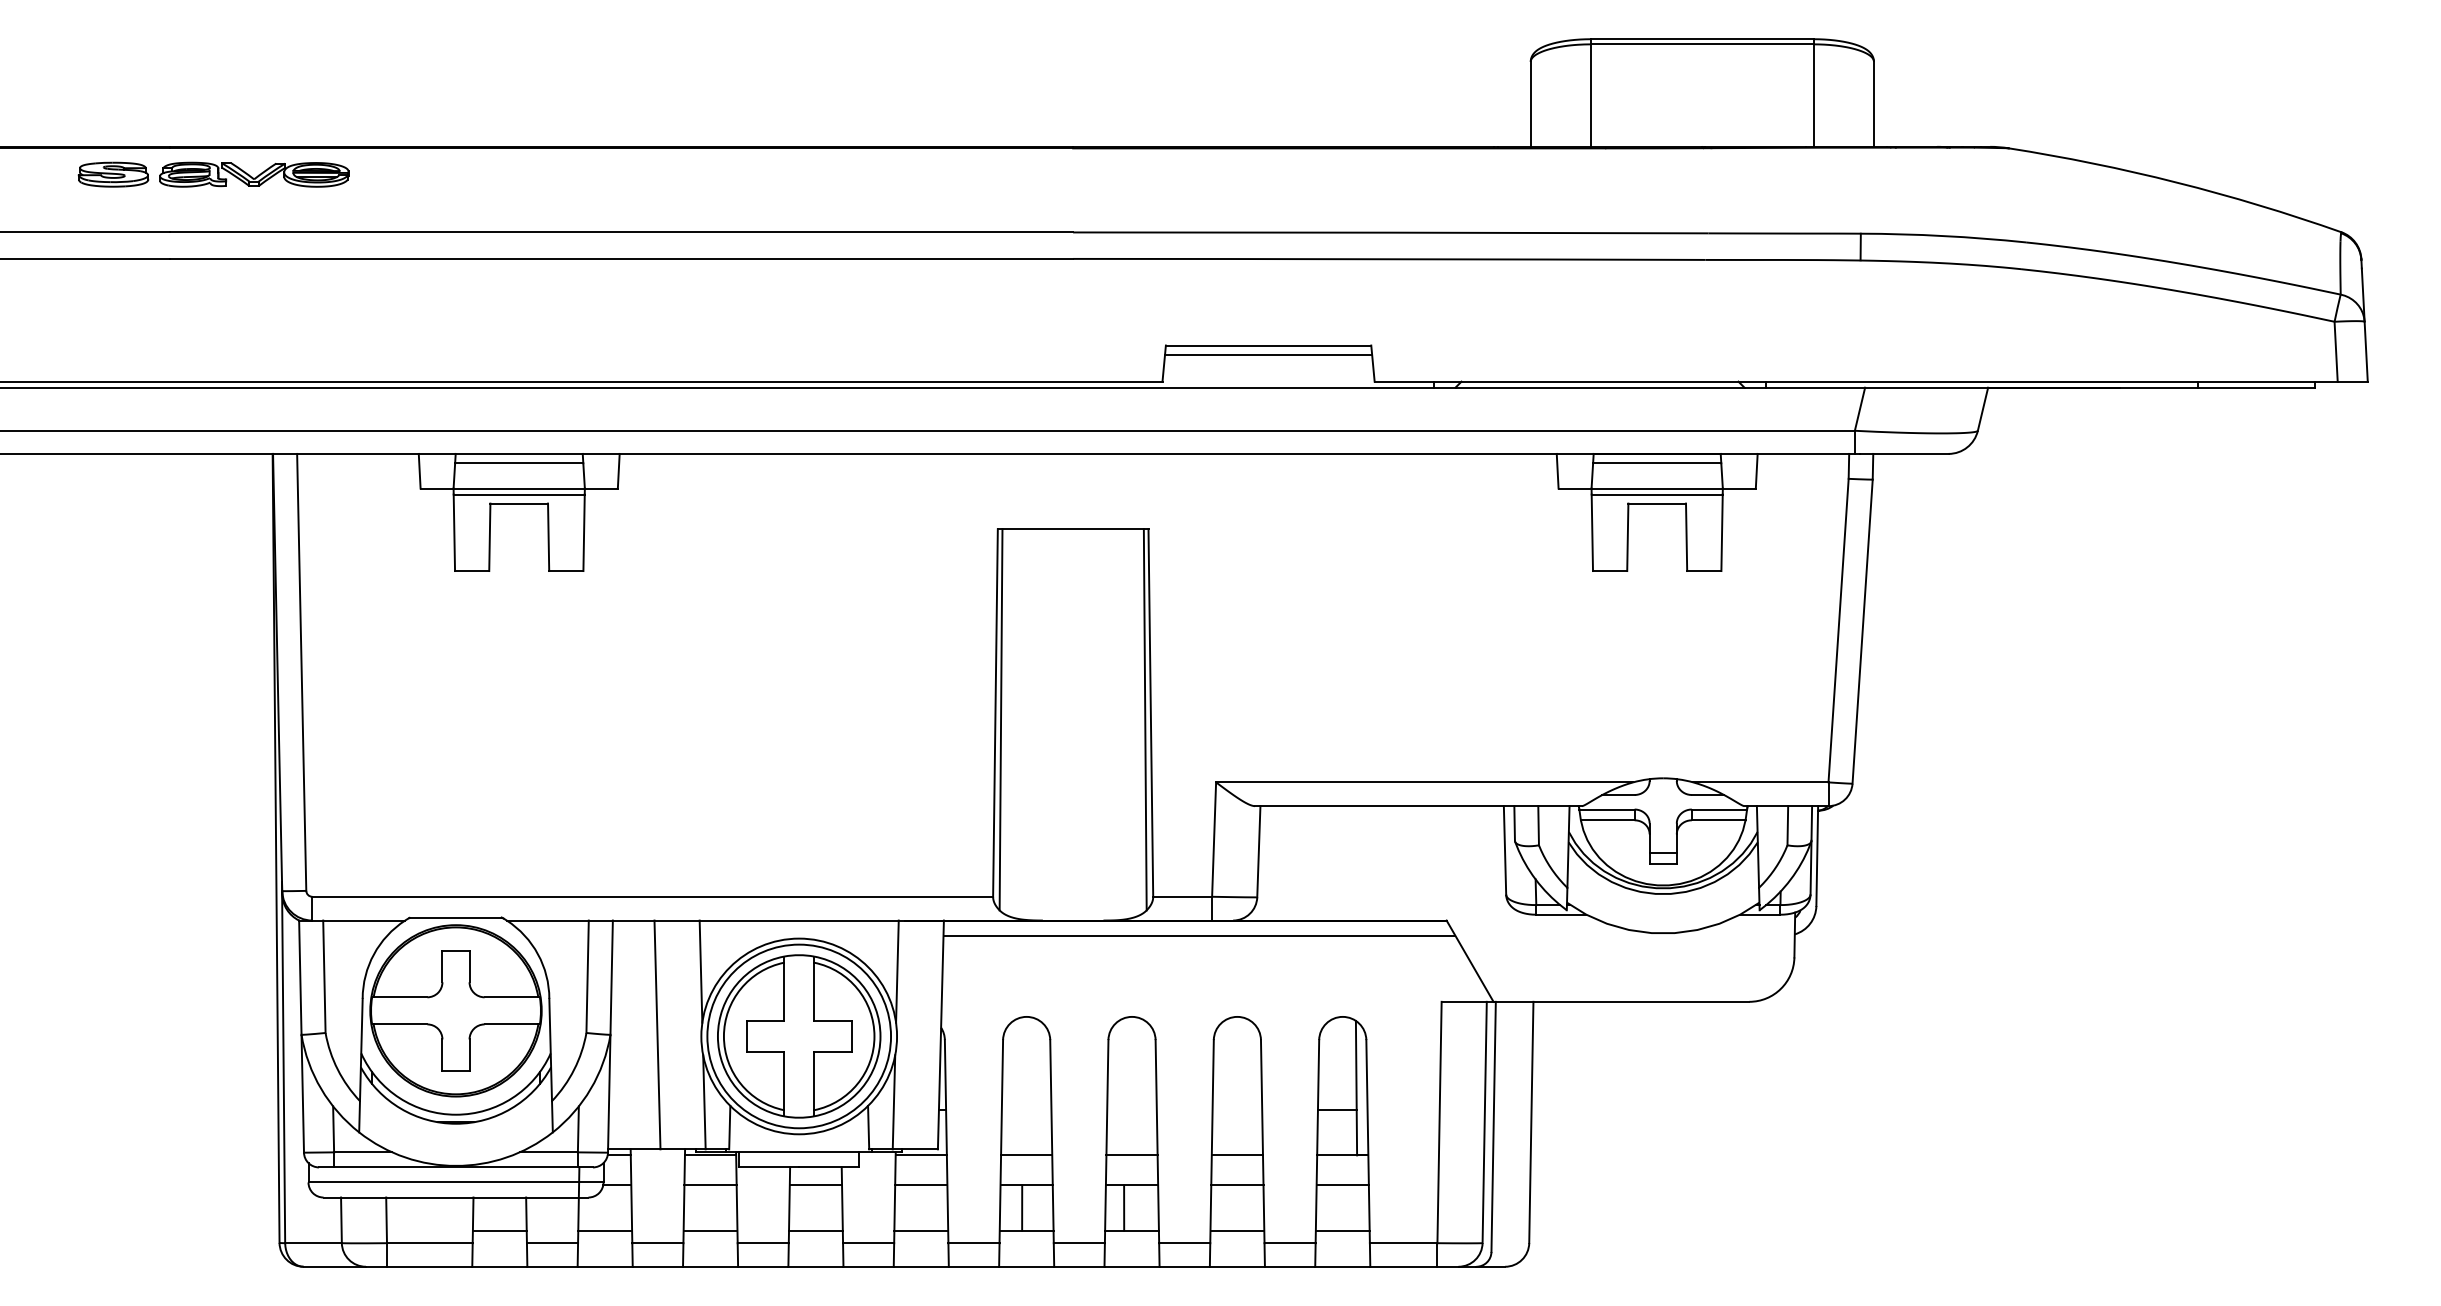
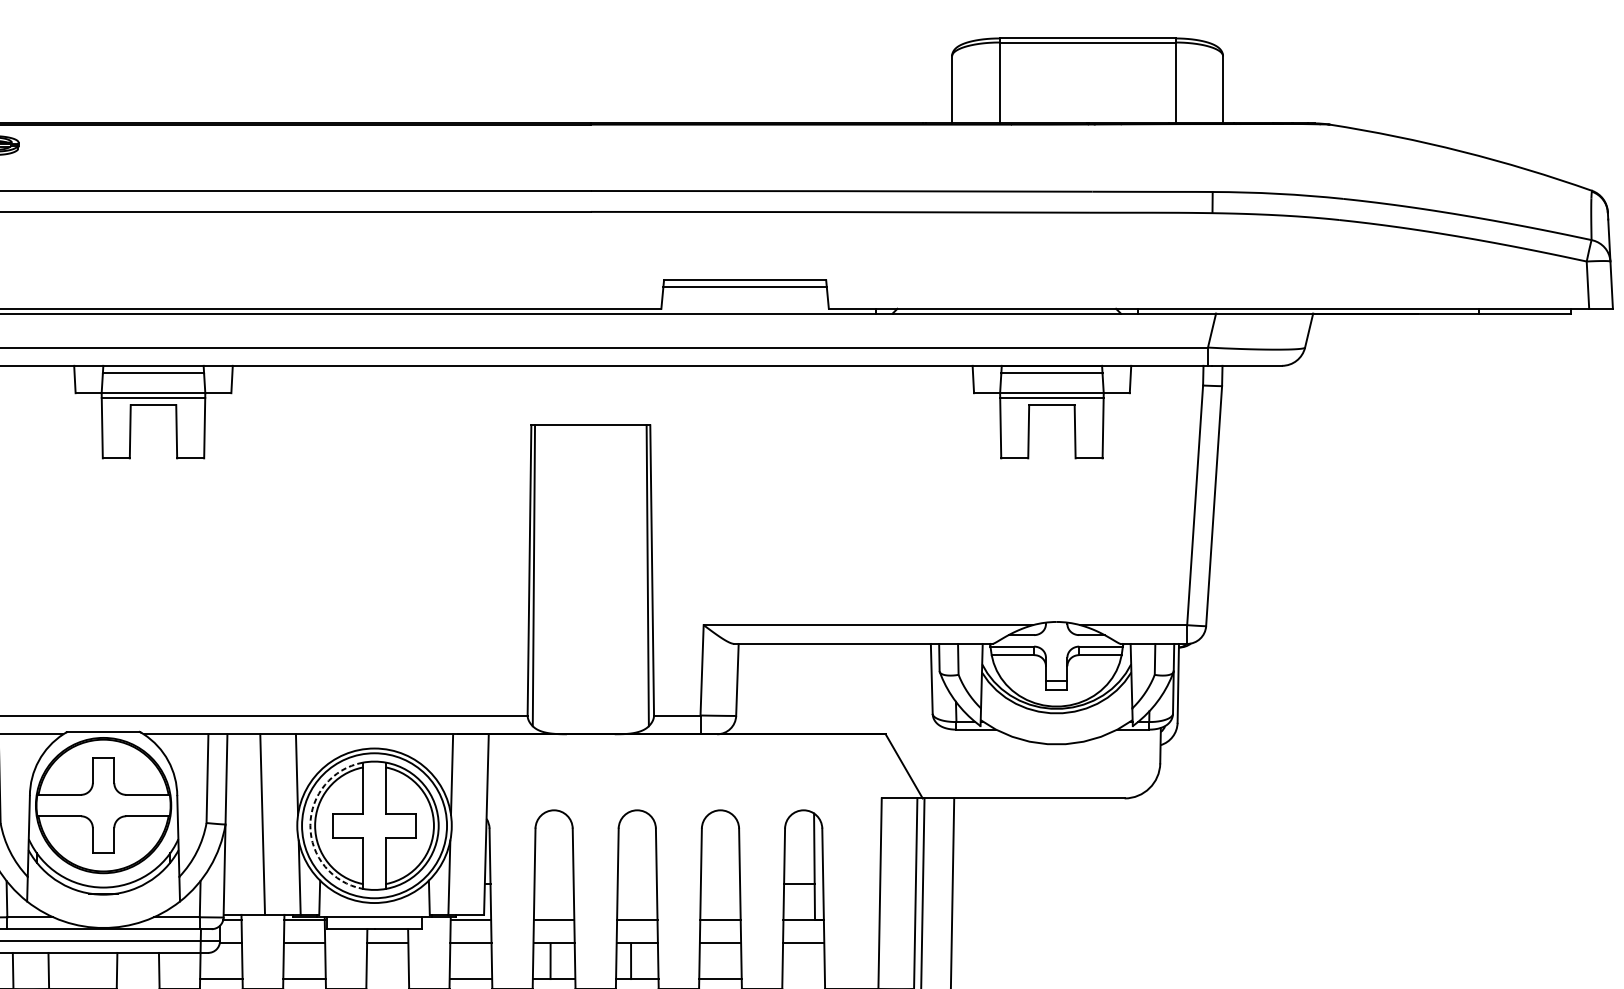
line: (1199, 935) -> (690, 746), removed
arc: (717, 1036) -> (310, 825), solid -> dashed
line: (499, 1230) -> (137, 978), removed
line: (815, 1230) -> (387, 978), removed
line: (1342, 1230) -> (803, 978), removed

